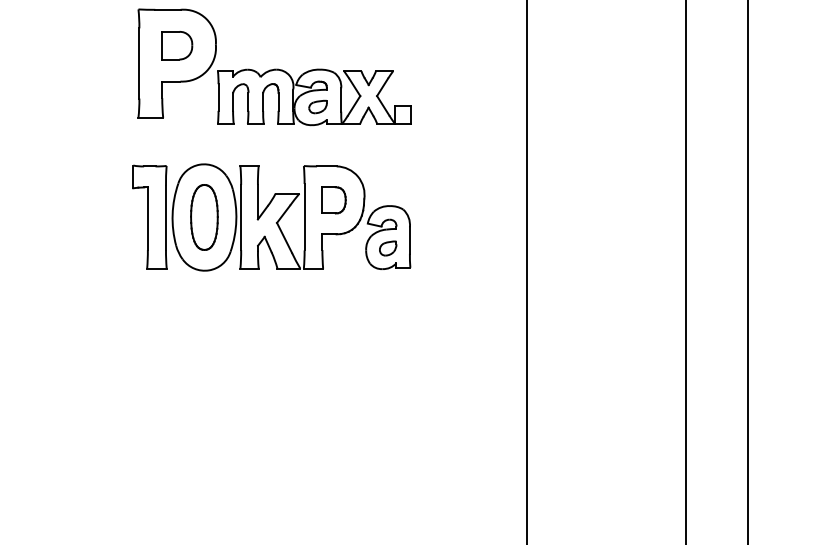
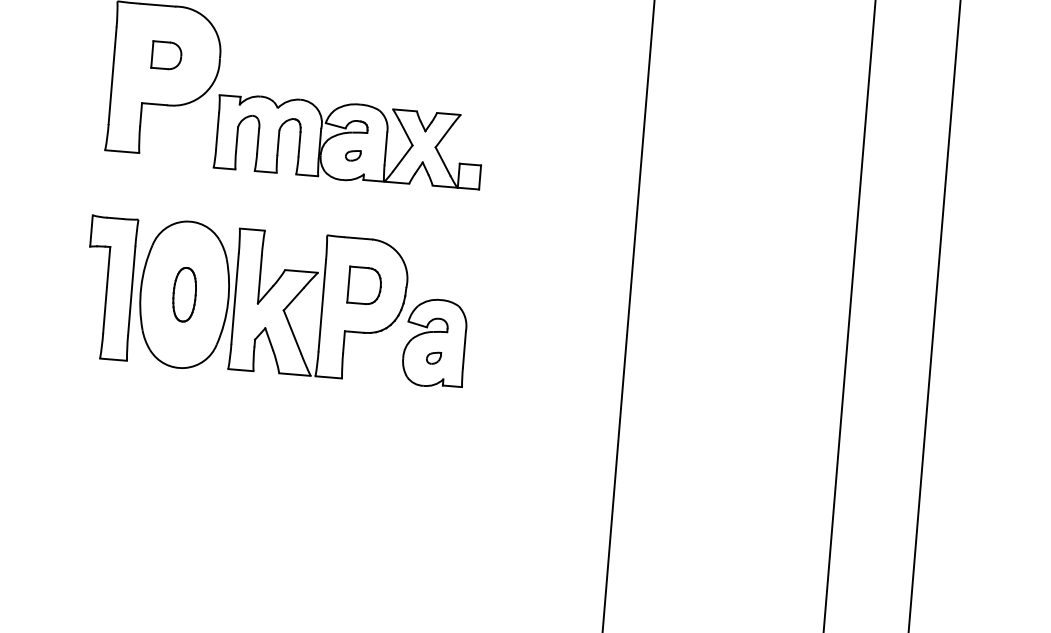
part: (177, 45) -> (167, 55), size x0.7
part: (317, 106) -> (352, 154), size x0.6
part: (204, 217) -> (184, 294), size x0.6
part: (388, 248) -> (434, 358), size x0.6

